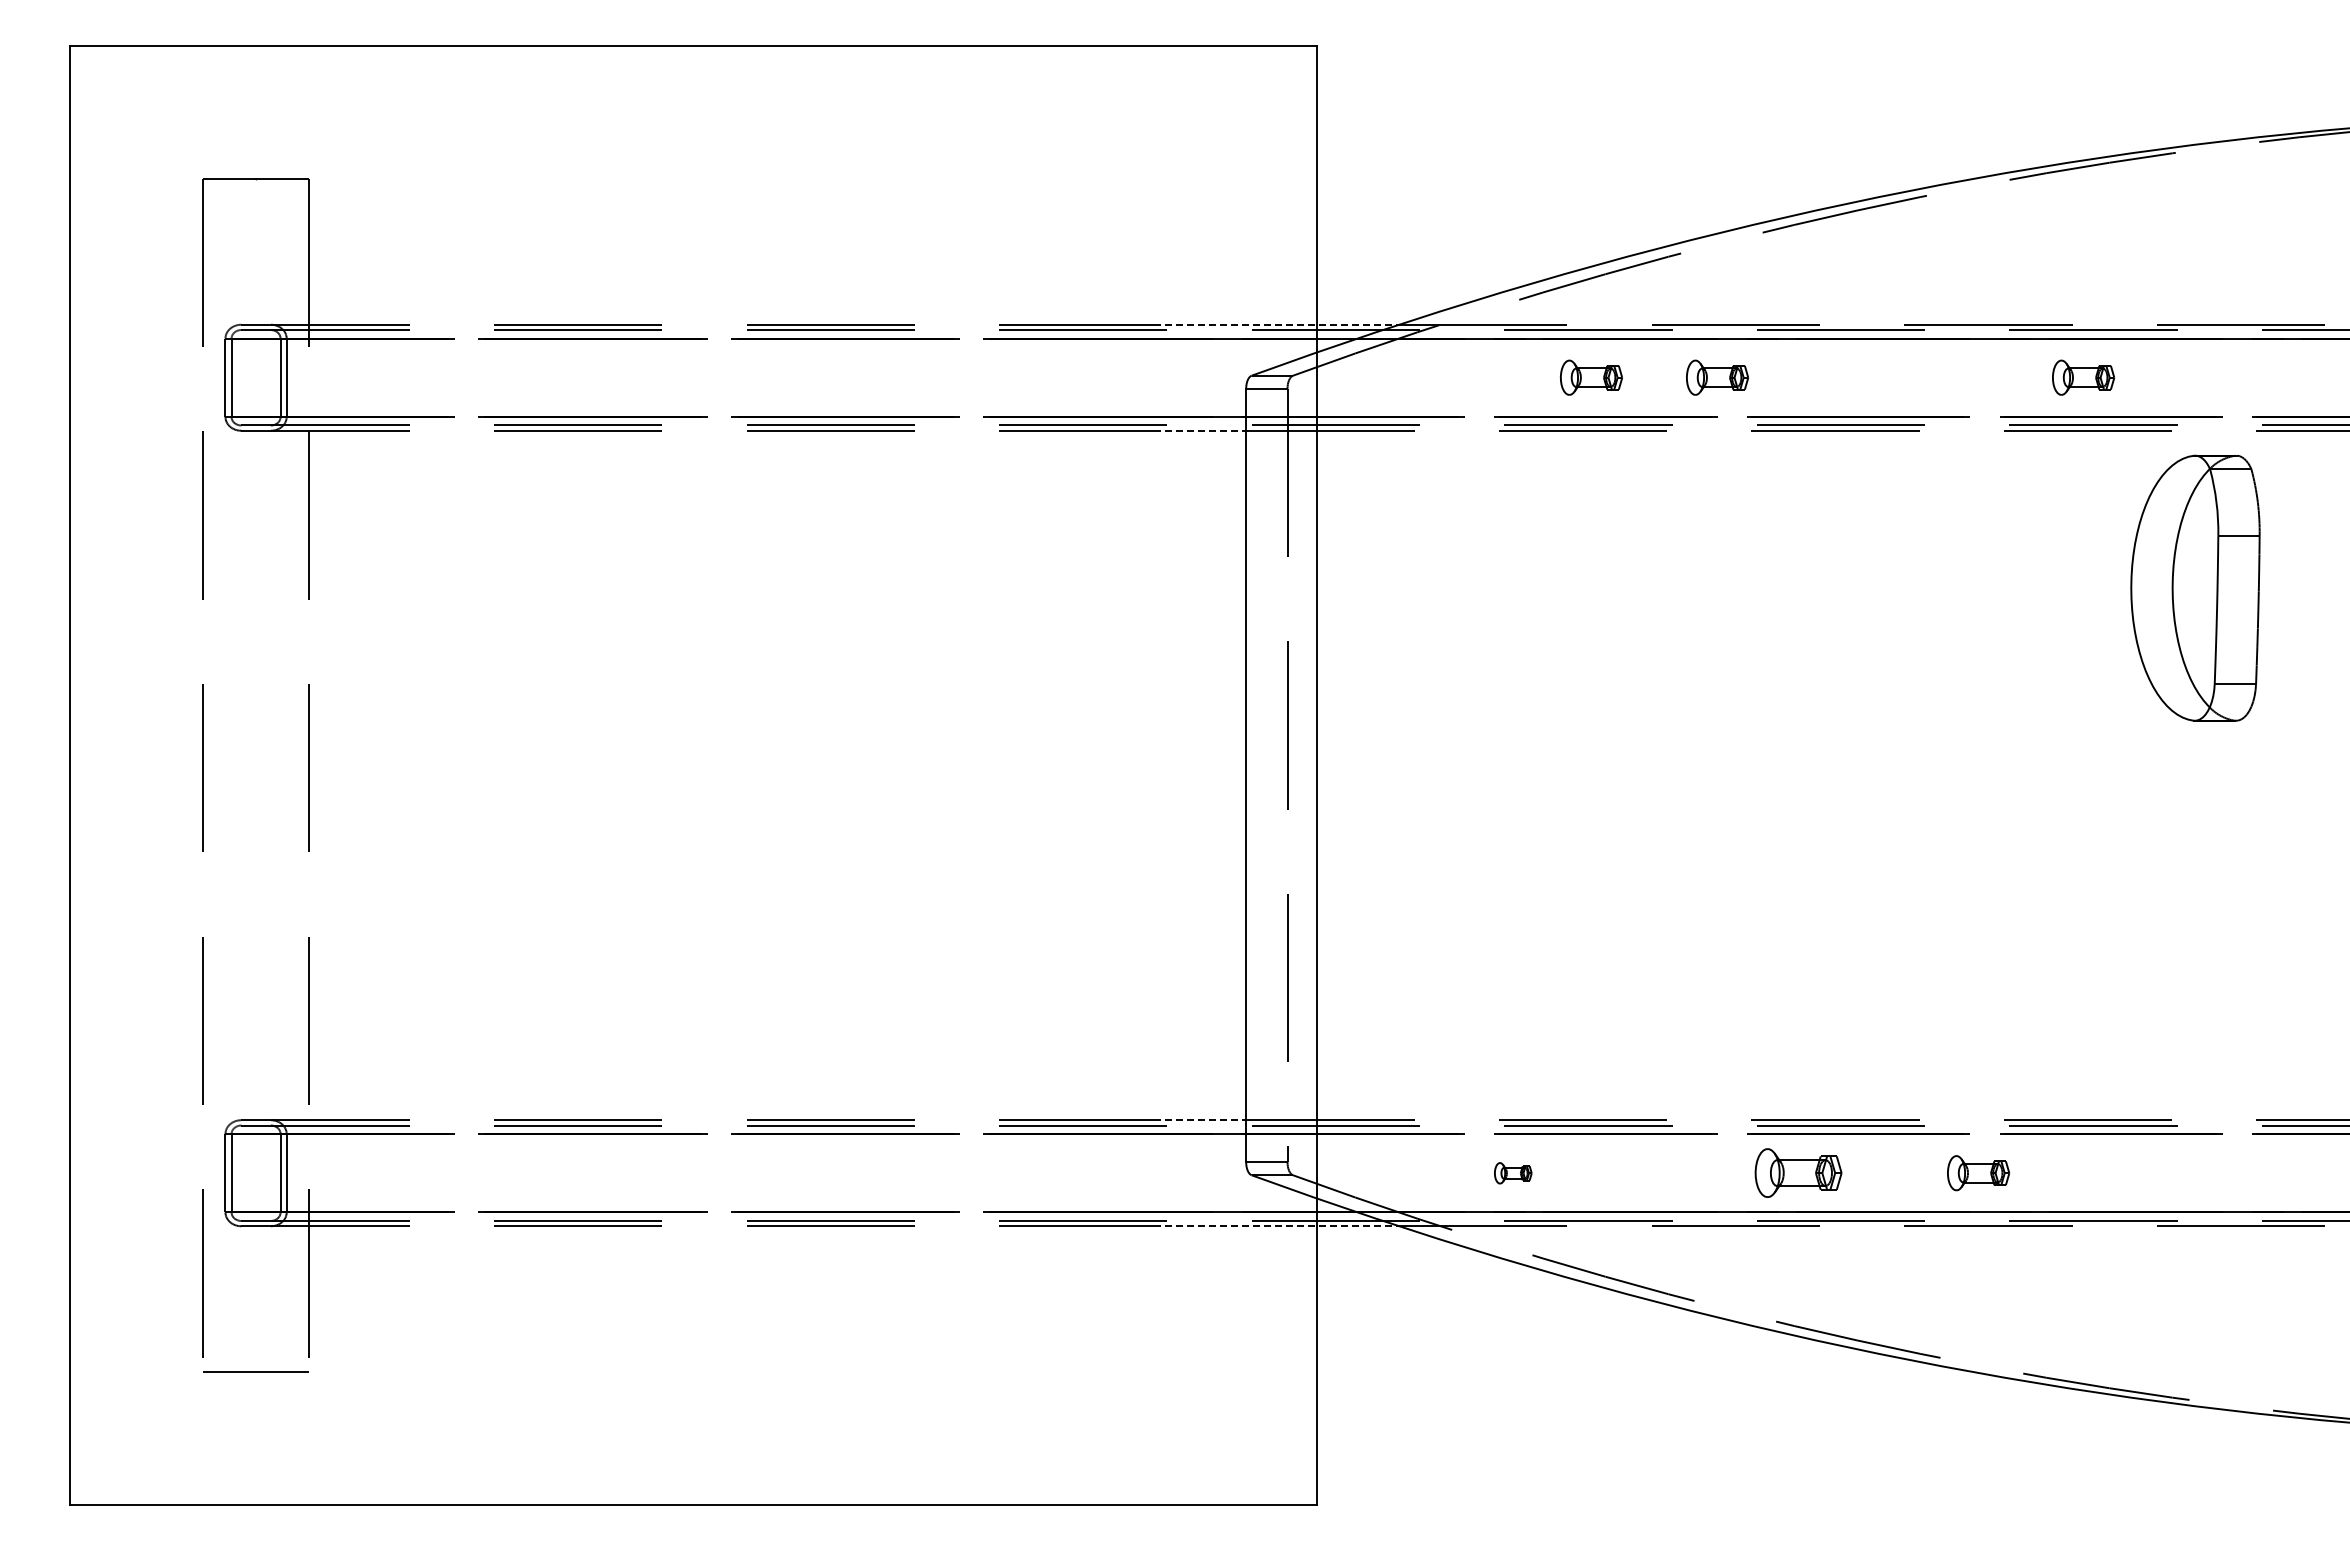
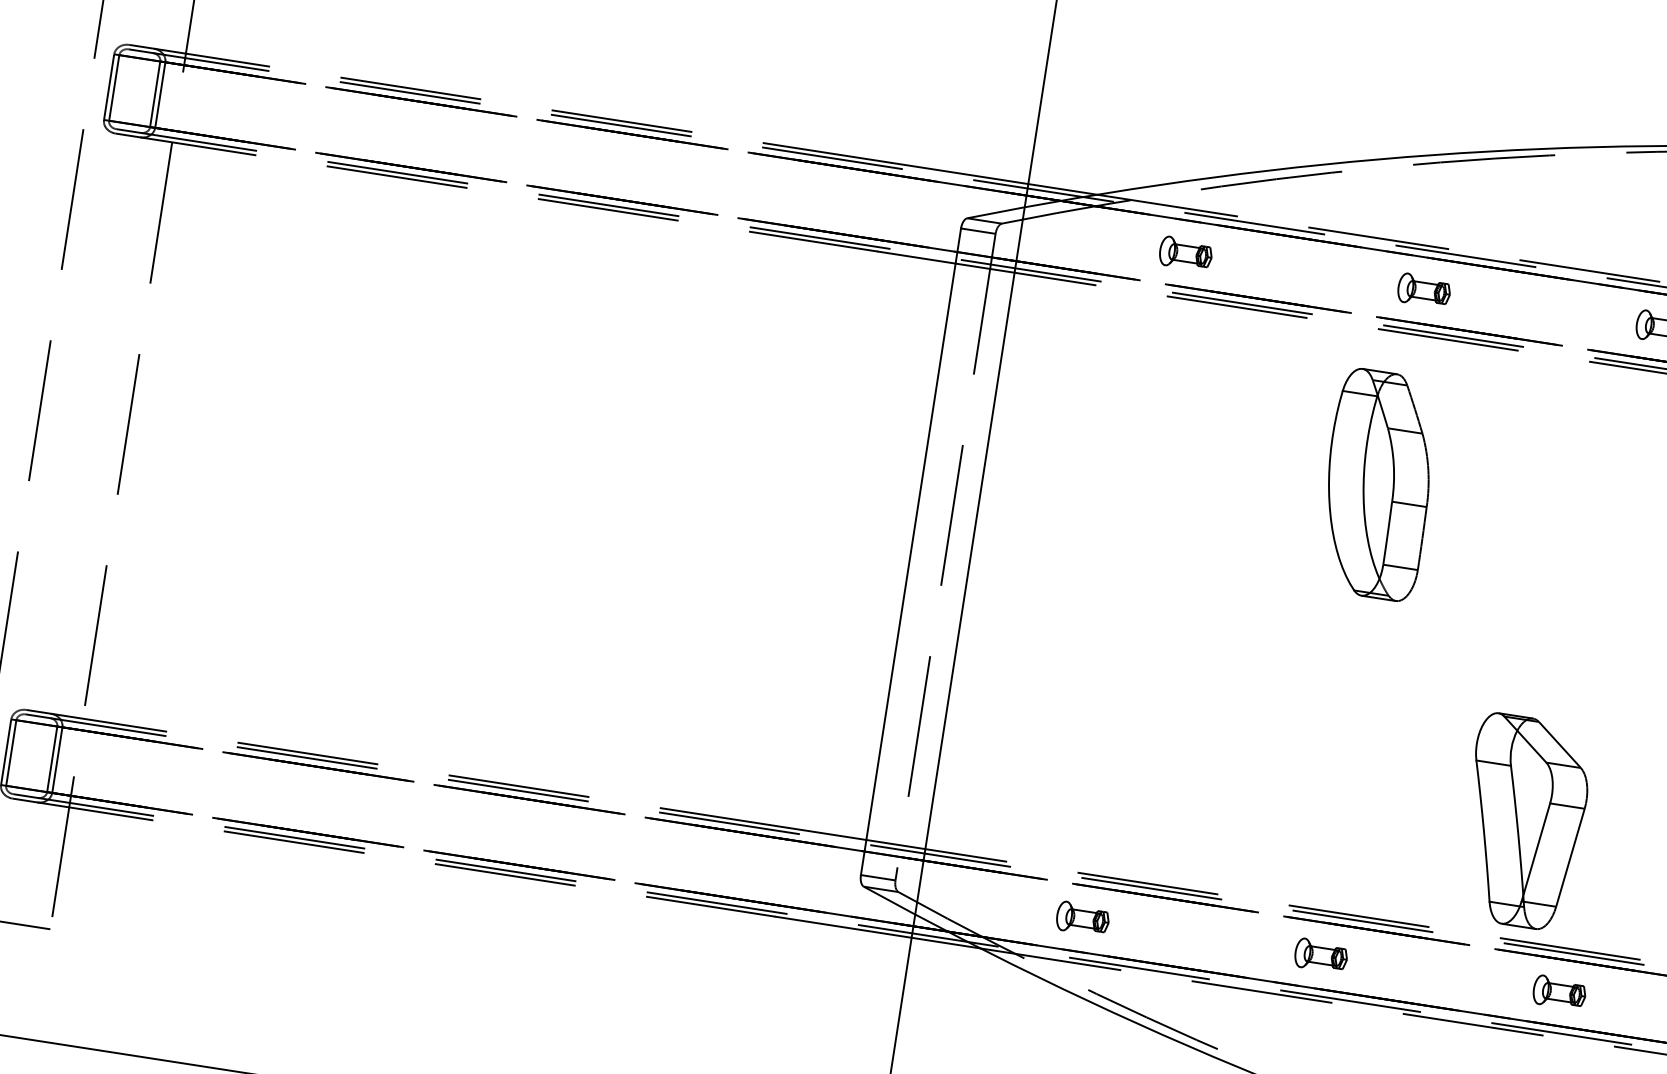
line: (1276, 324) -> (994, 178), dashed -> solid
part: (1591, 377) -> (1186, 253), moved
part: (1717, 377) -> (1424, 290), moved
line: (1200, 430) -> (917, 257), dashed -> solid
part: (1779, 612) -> (1377, 484), added
part: (2011, 980) -> (1524, 822), added
line: (1200, 1120) -> (828, 834), dashed -> solid
part: (1512, 1173) -> (1082, 919), size x1.67
part: (1798, 1173) -> (1321, 956), size x0.71
part: (1978, 1173) -> (1559, 992), moved
line: (1276, 1226) -> (877, 932), dashed -> solid

